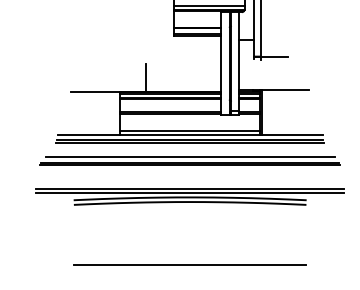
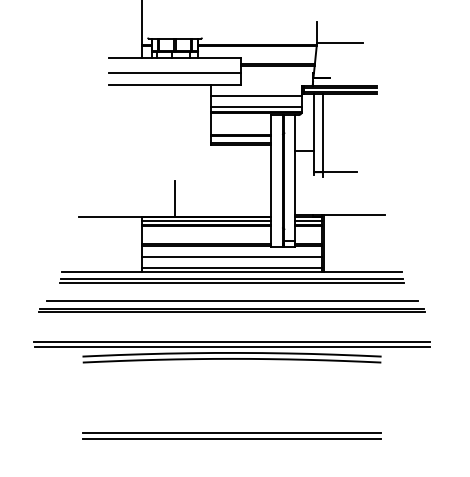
line: (190, 123) -> (232, 257), added
line: (189, 260) -> (231, 433), added

